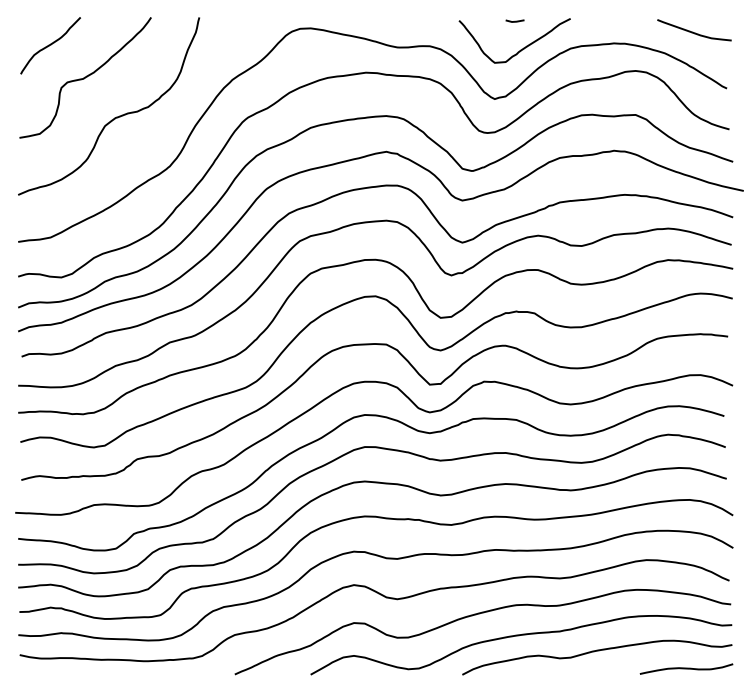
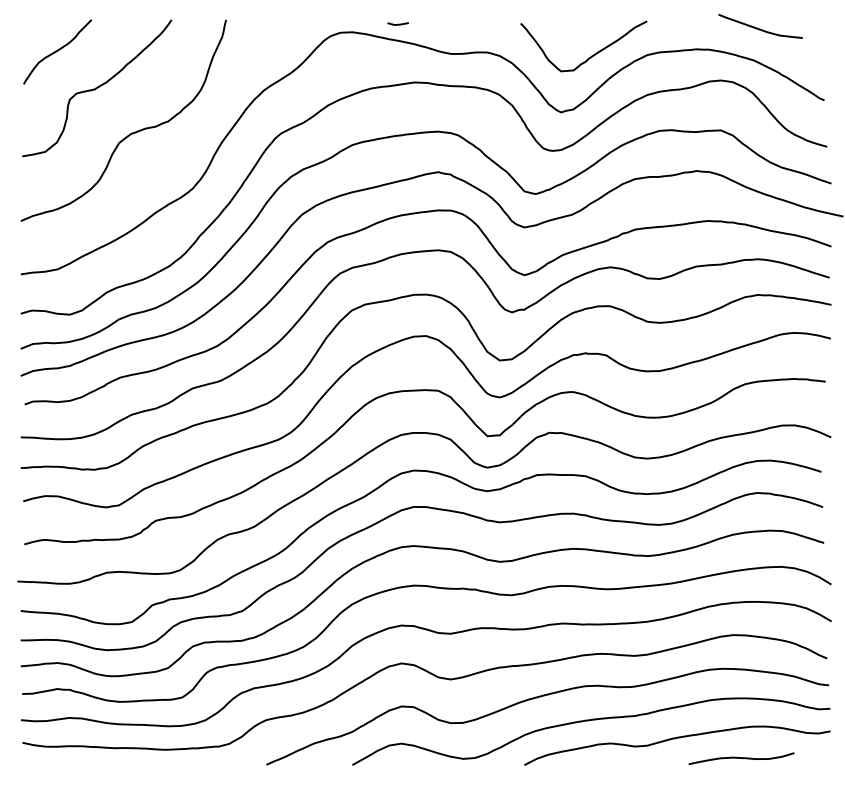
line: (514, 20) -> (397, 23), moved
curve: (694, 32) -> (760, 28), moved
curve: (686, 668) -> (741, 758), moved

